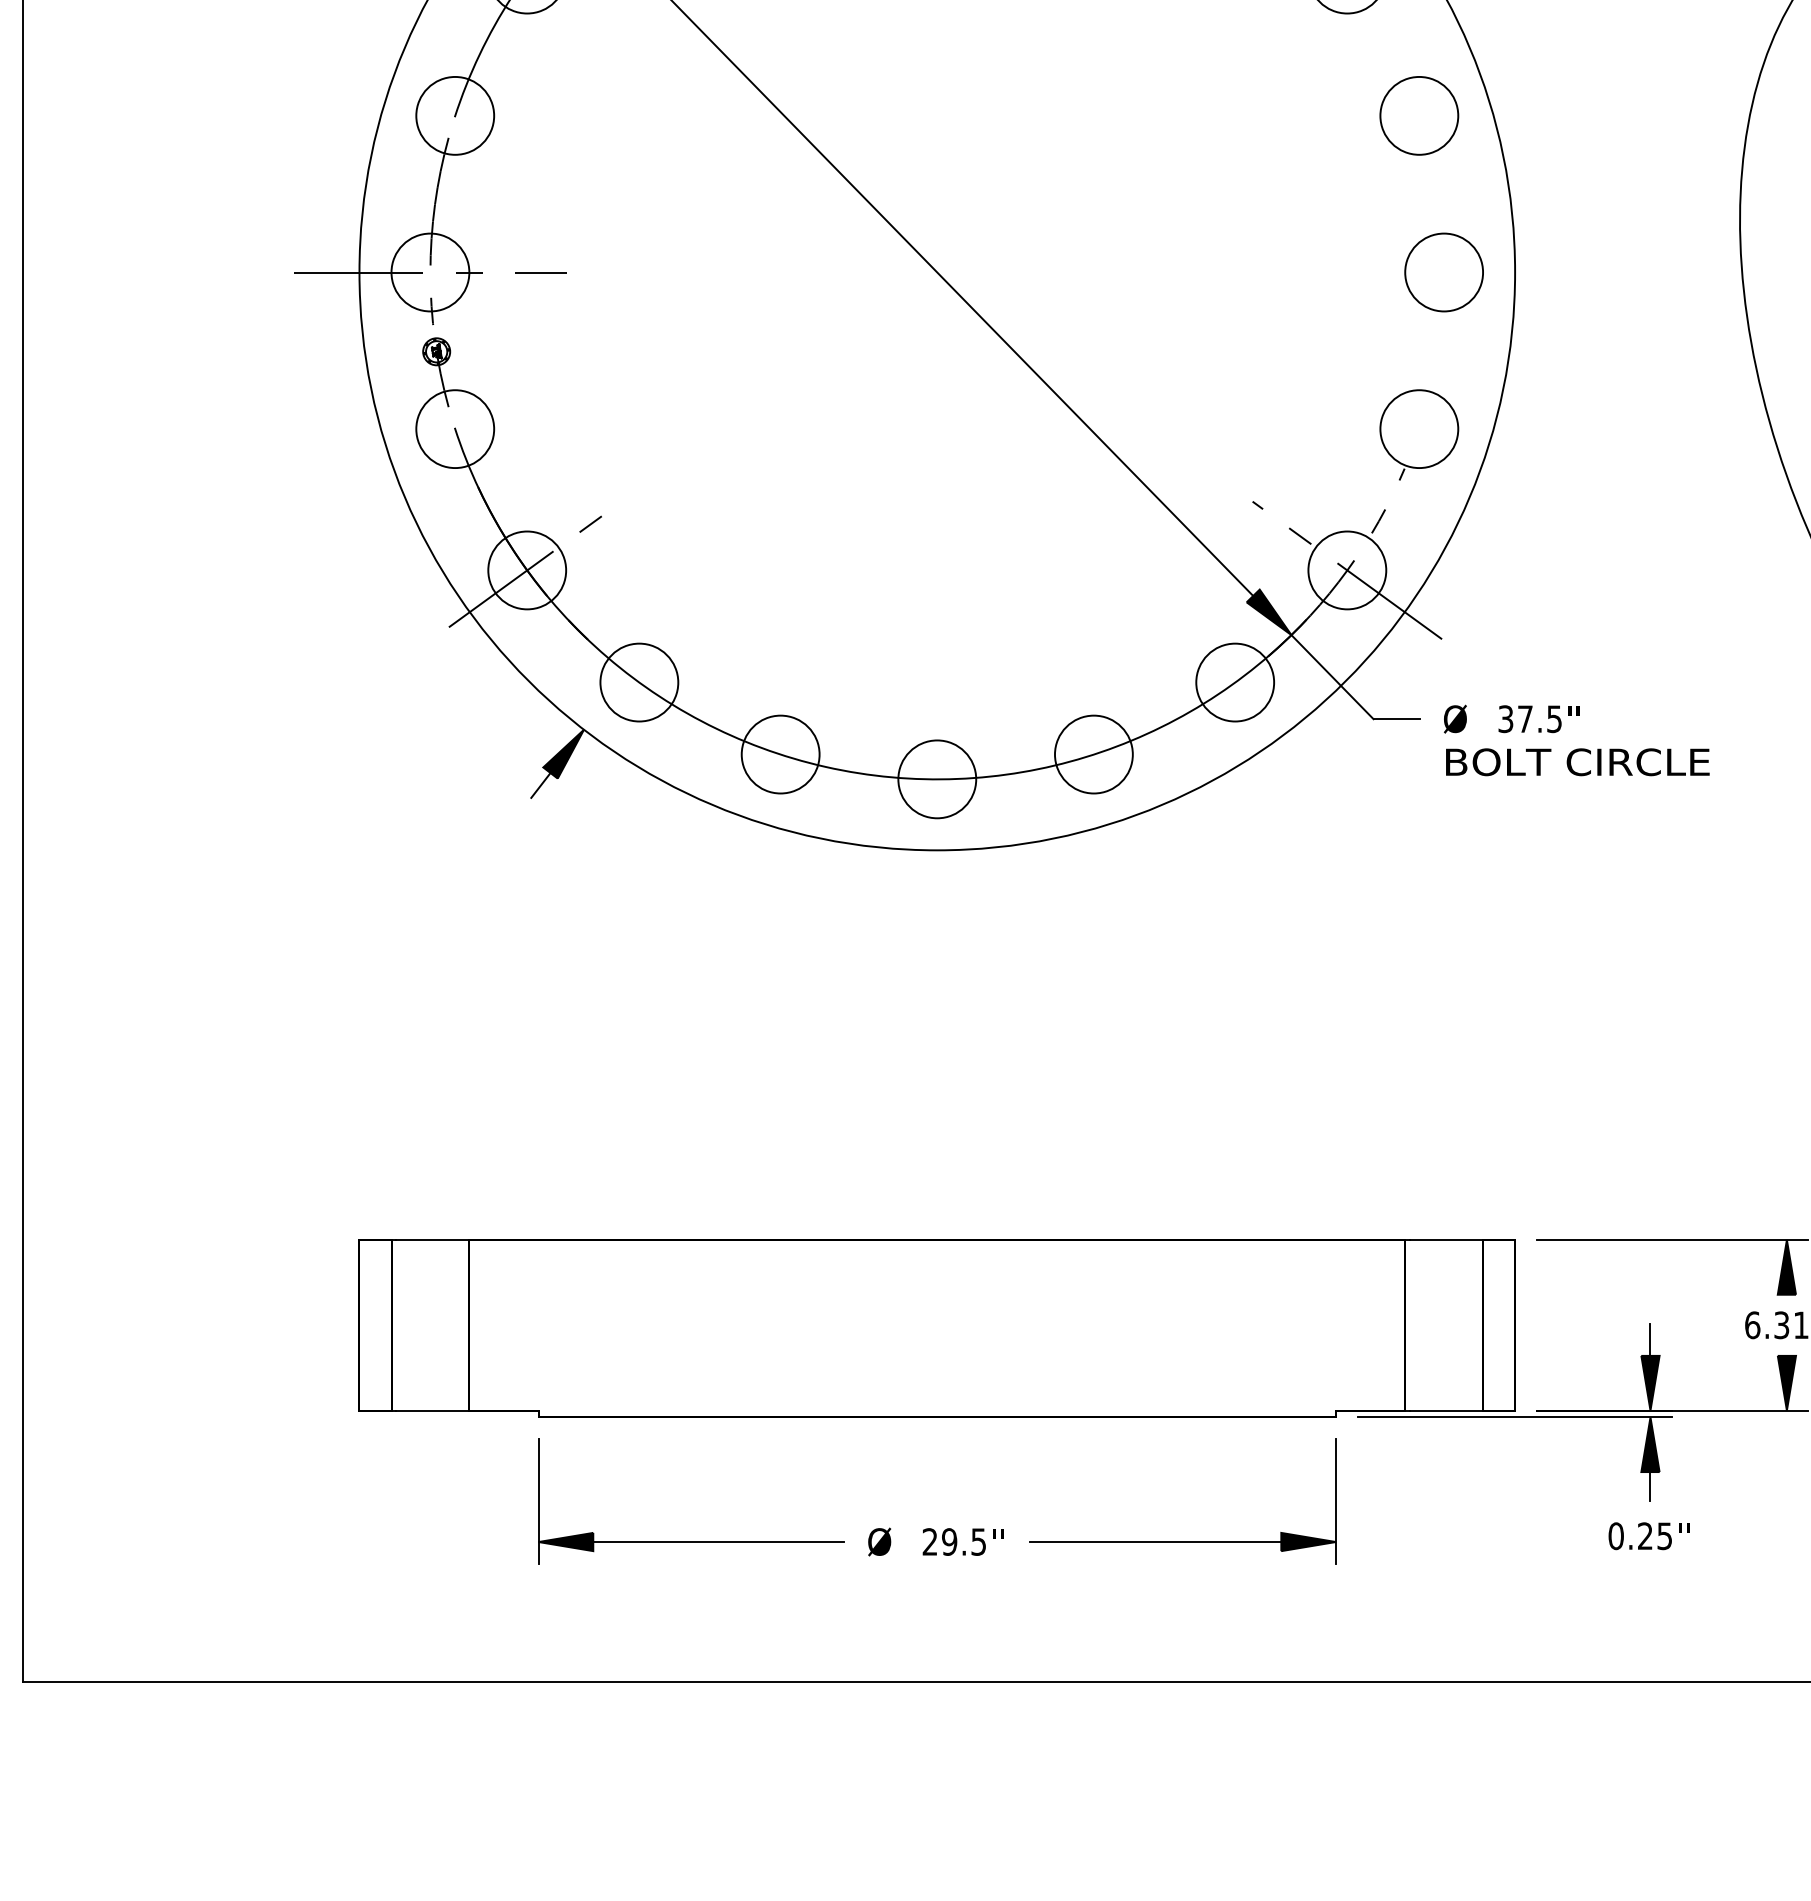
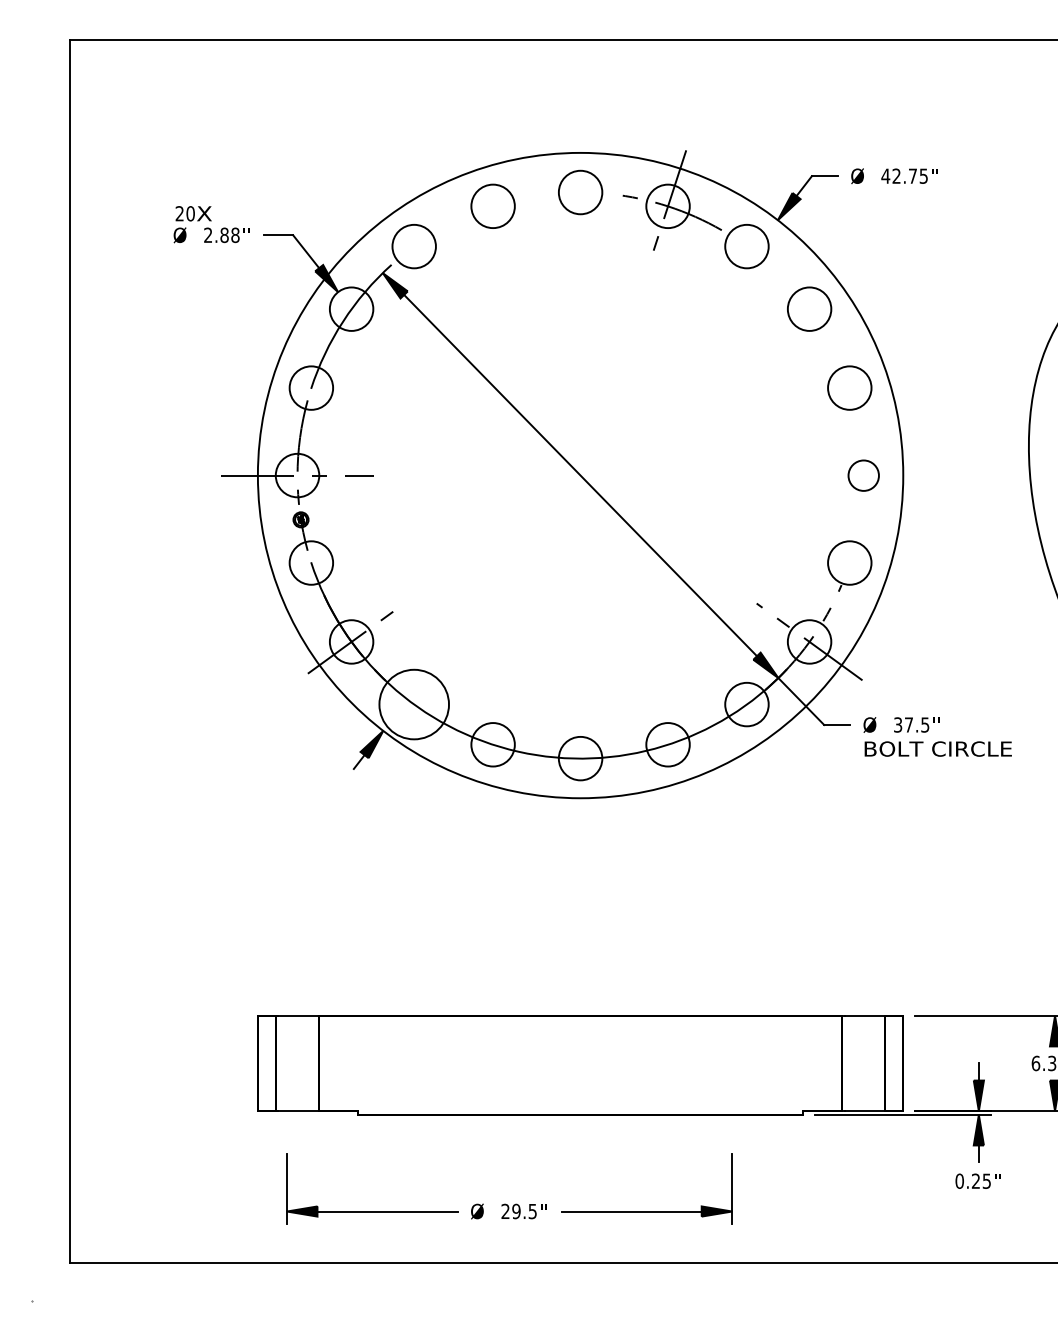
circle: (1443, 272) -> (863, 475), size x0.7
circle: (638, 682) -> (413, 704), size x1.6
part: (929, 1527) -> (505, 1203), moved

